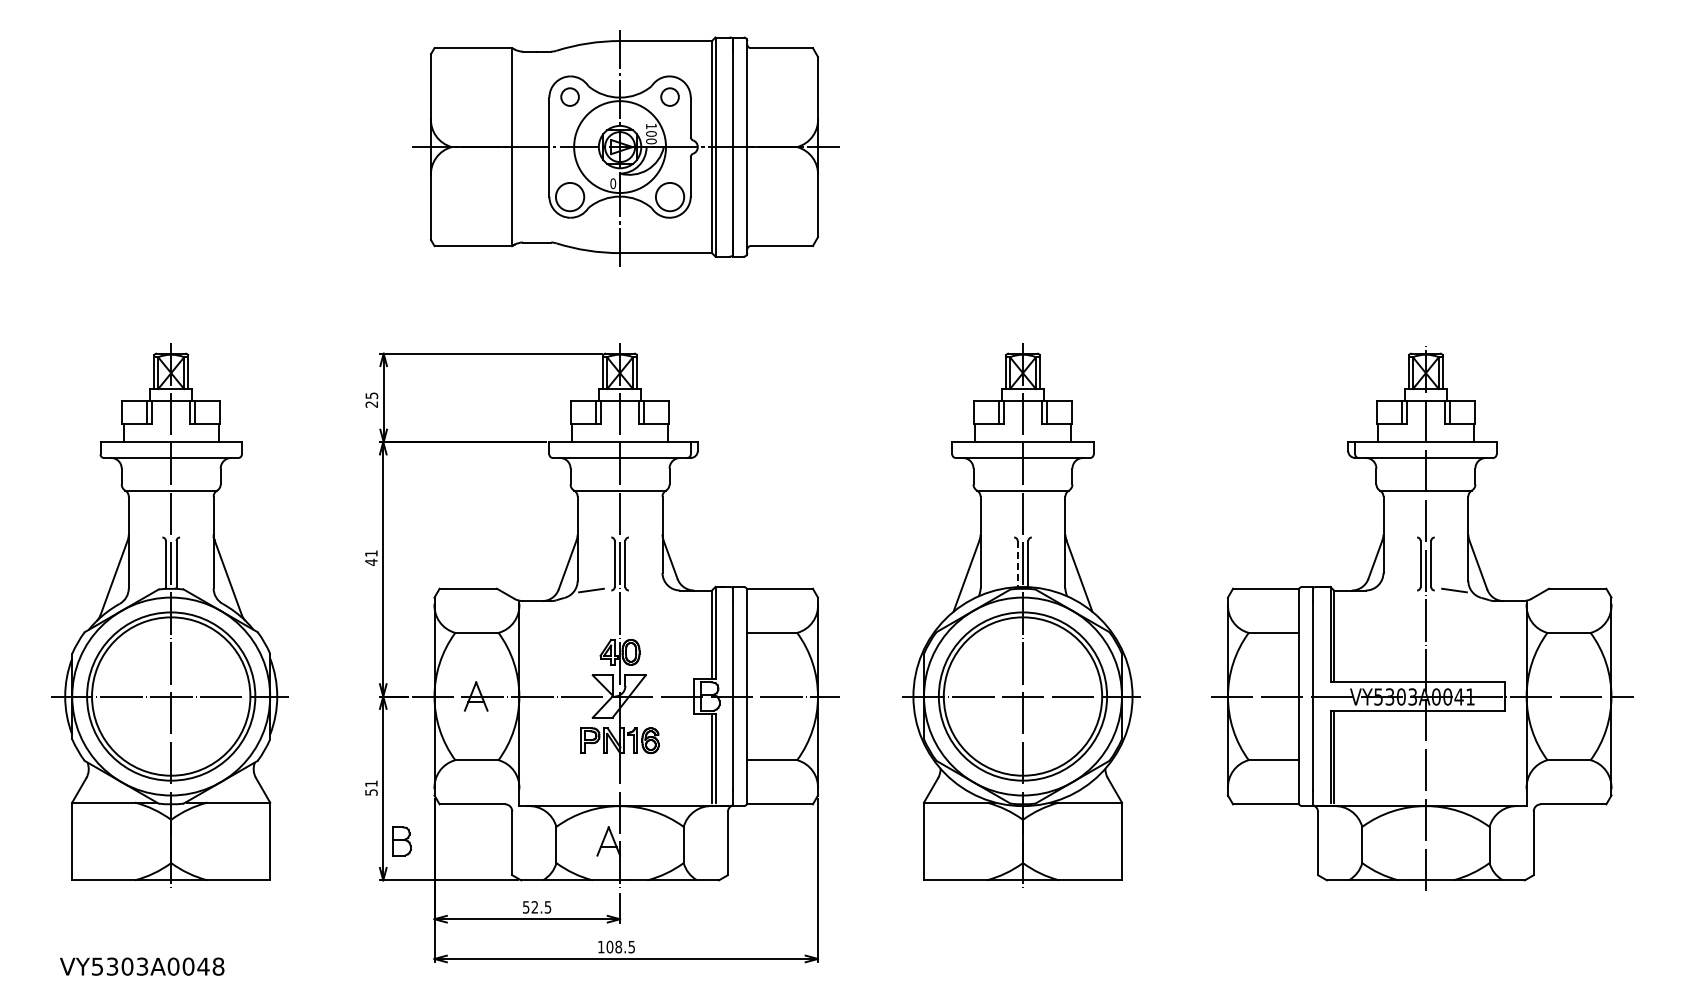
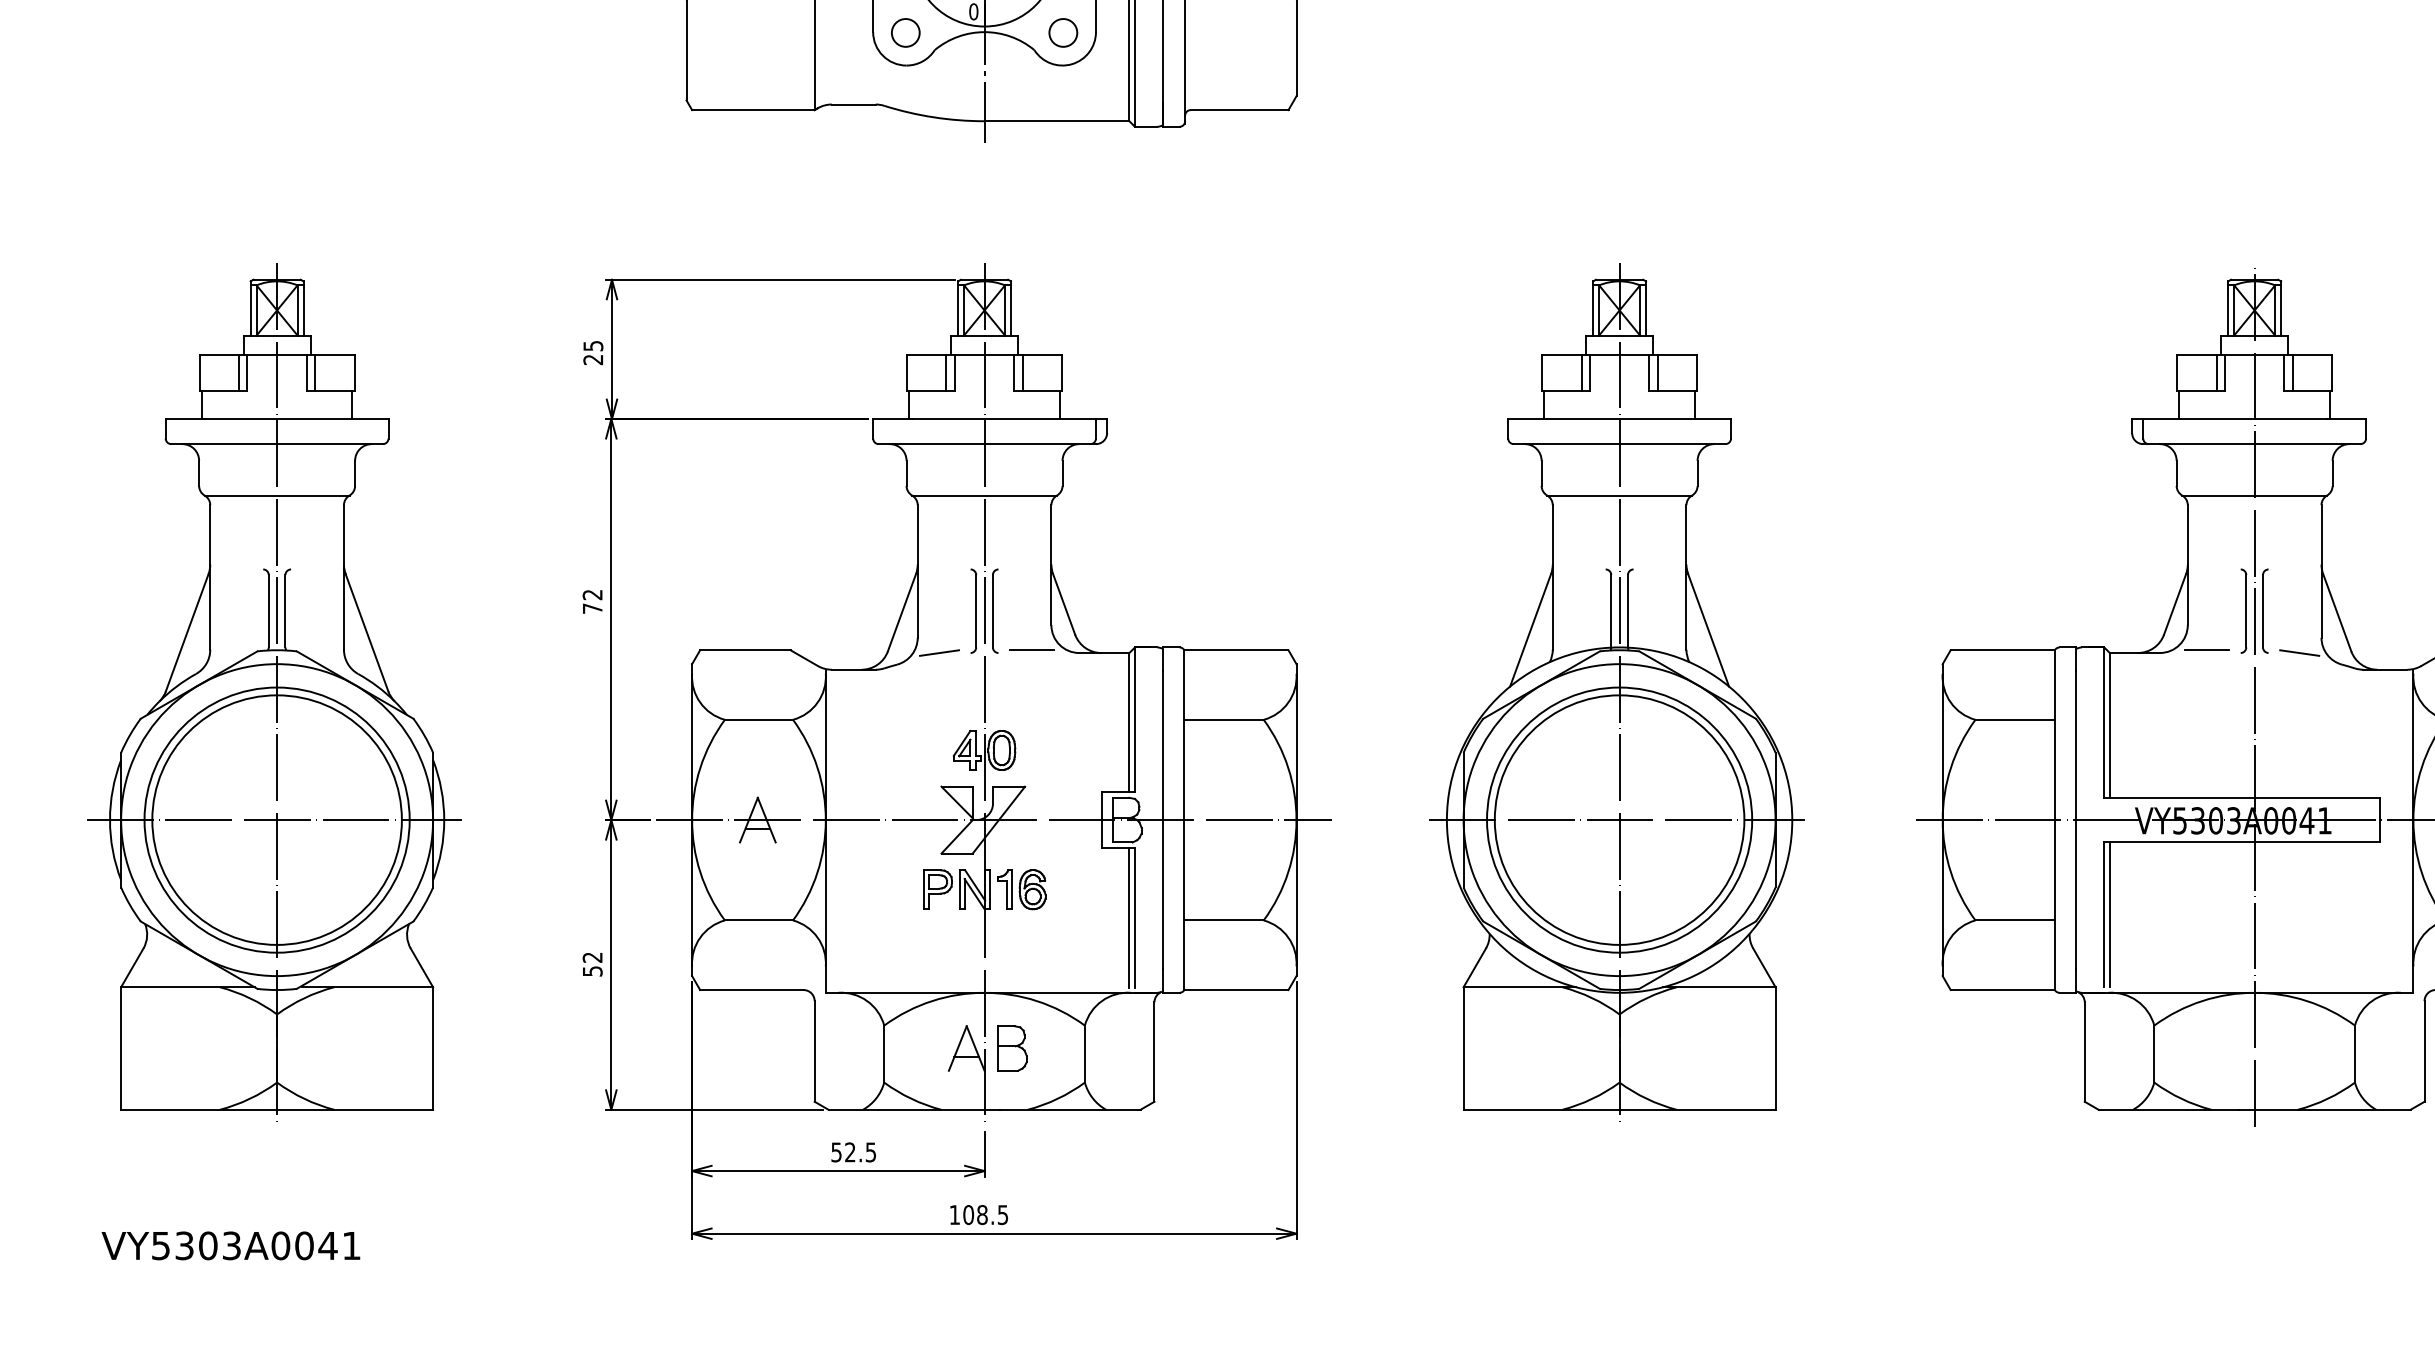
circle: (569, 196) -> (904, 32), size x0.62
circle: (669, 196) -> (1062, 32), size x0.62
text: (371, 558) -> (592, 602), 41 -> 72
line: (1017, 564) -> (1610, 612), dashed -> solid
line: (650, 588) -> (1032, 649), added
line: (1395, 588) -> (2206, 649), added
text: (371, 783) -> (592, 957), 51 -> 52
part: (401, 841) -> (1012, 1048), moved
text: (218, 966) -> (351, 1245), VY5303A0048 -> VY5303A0041

